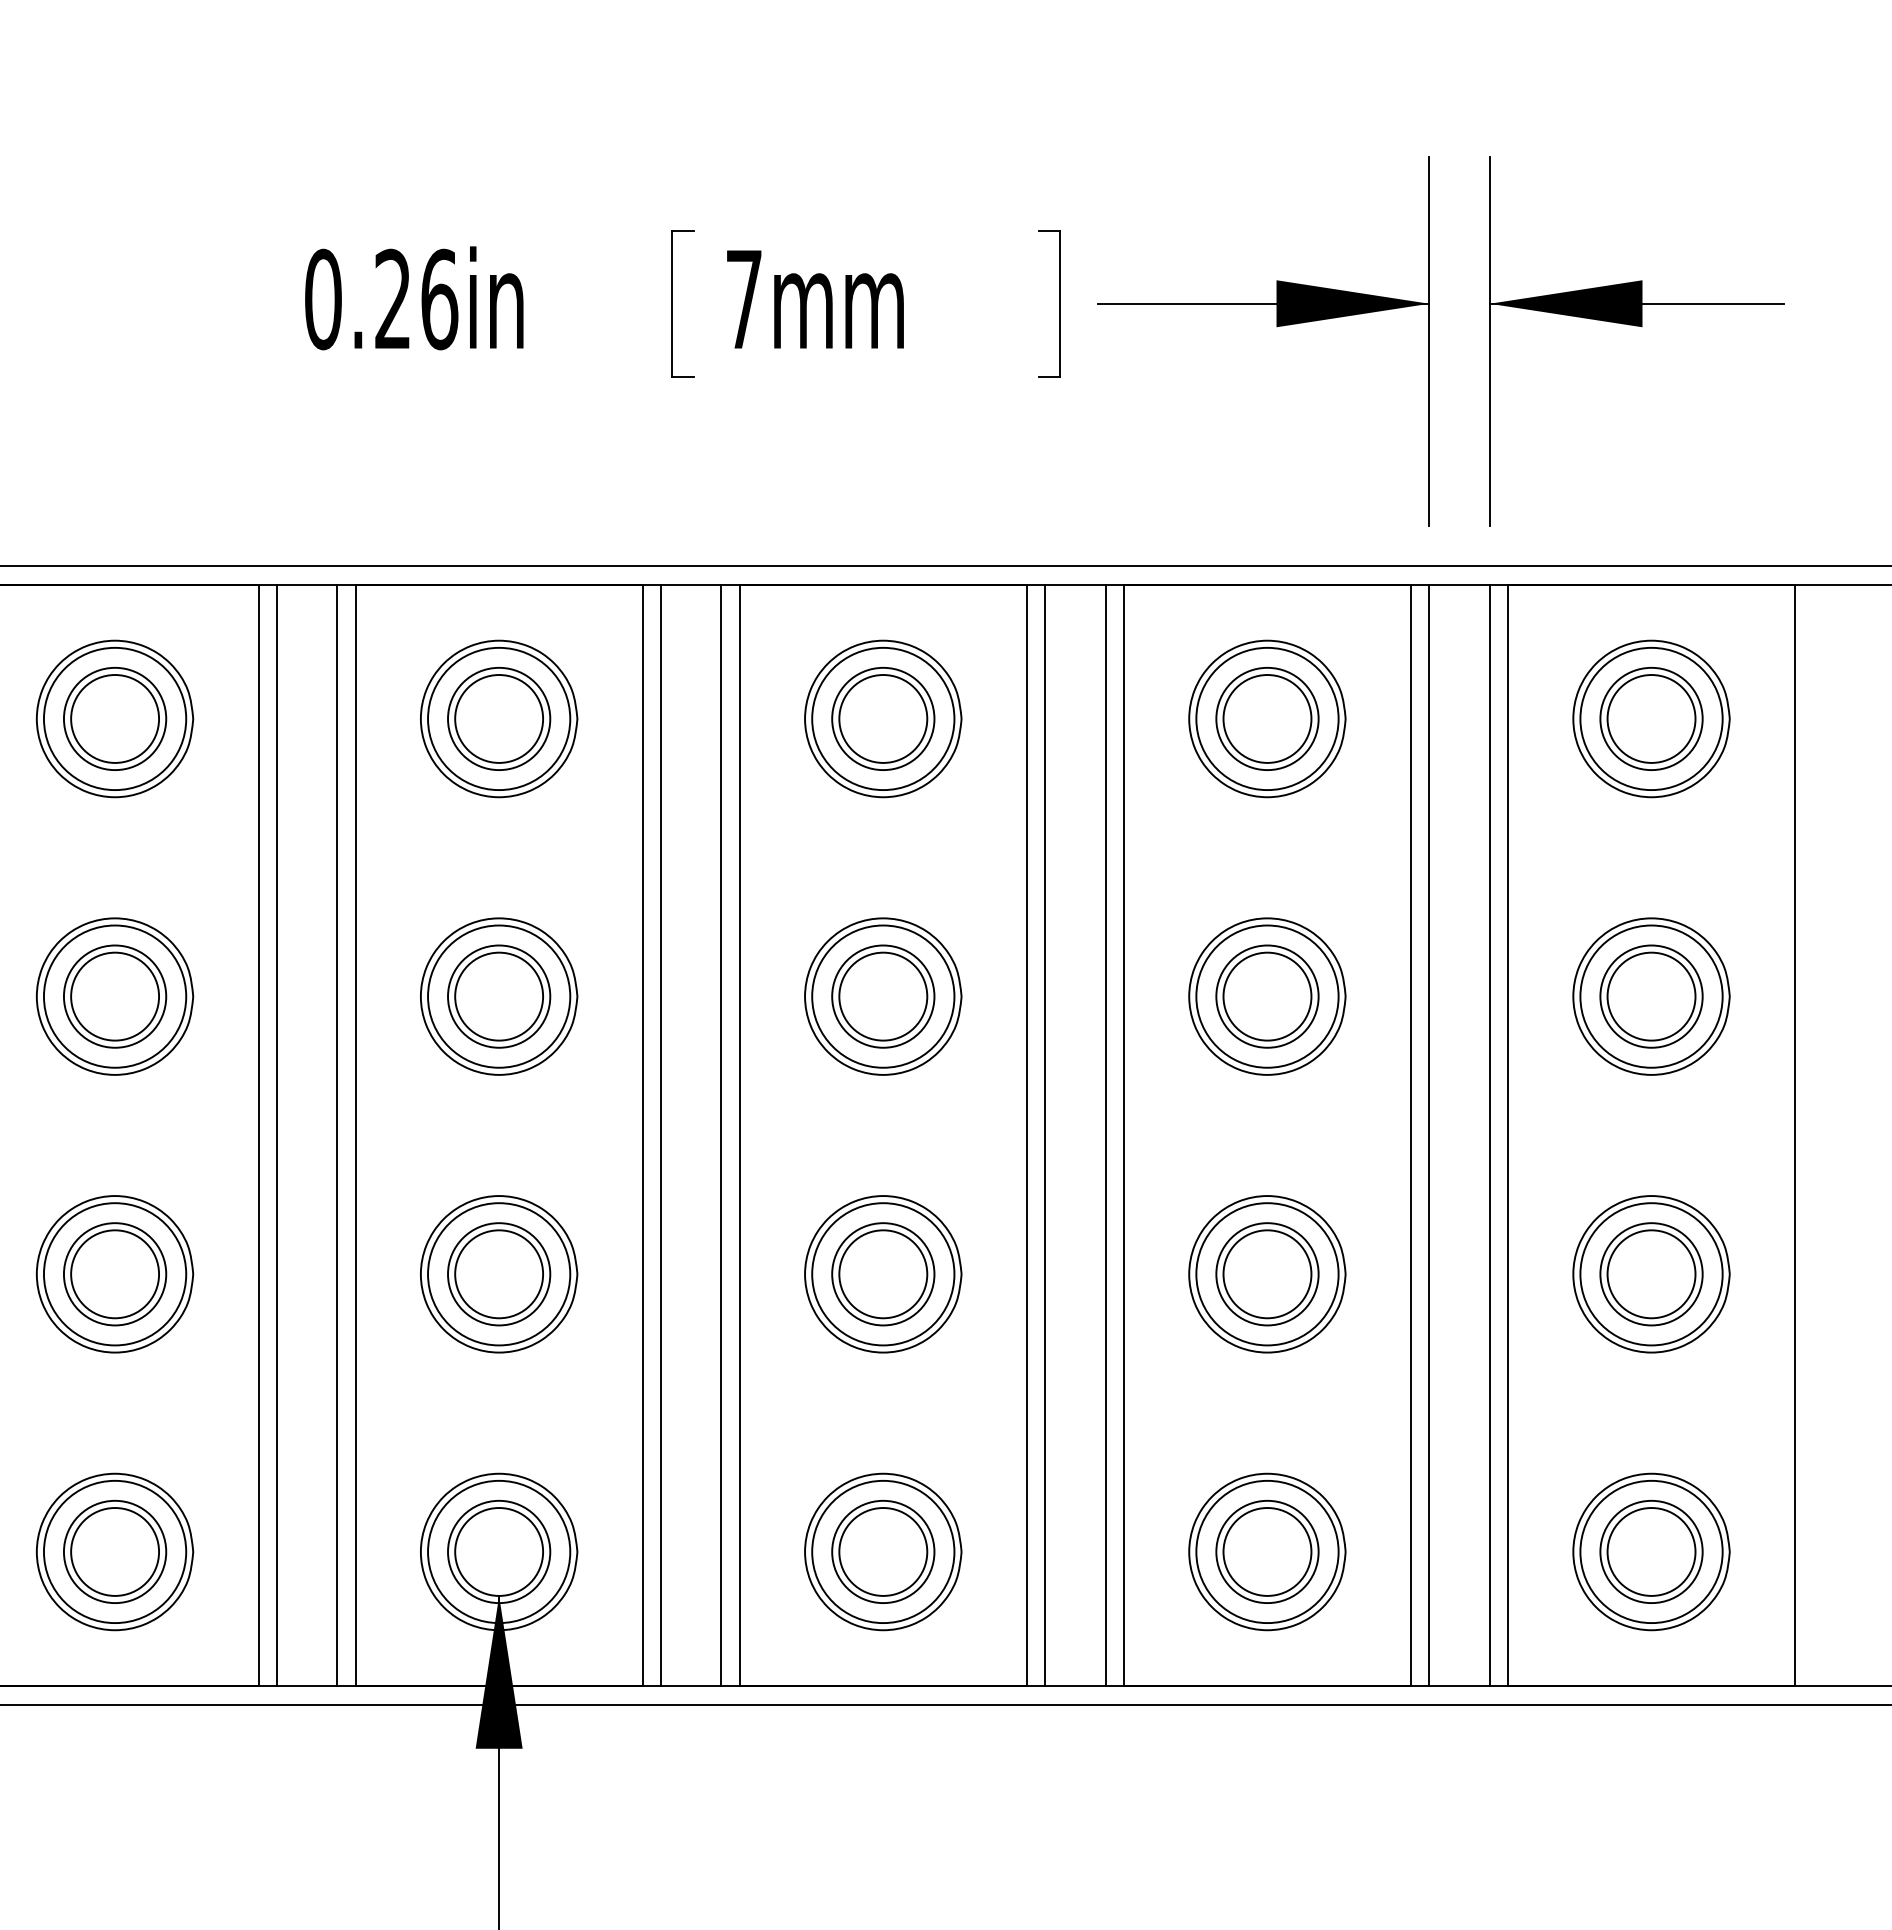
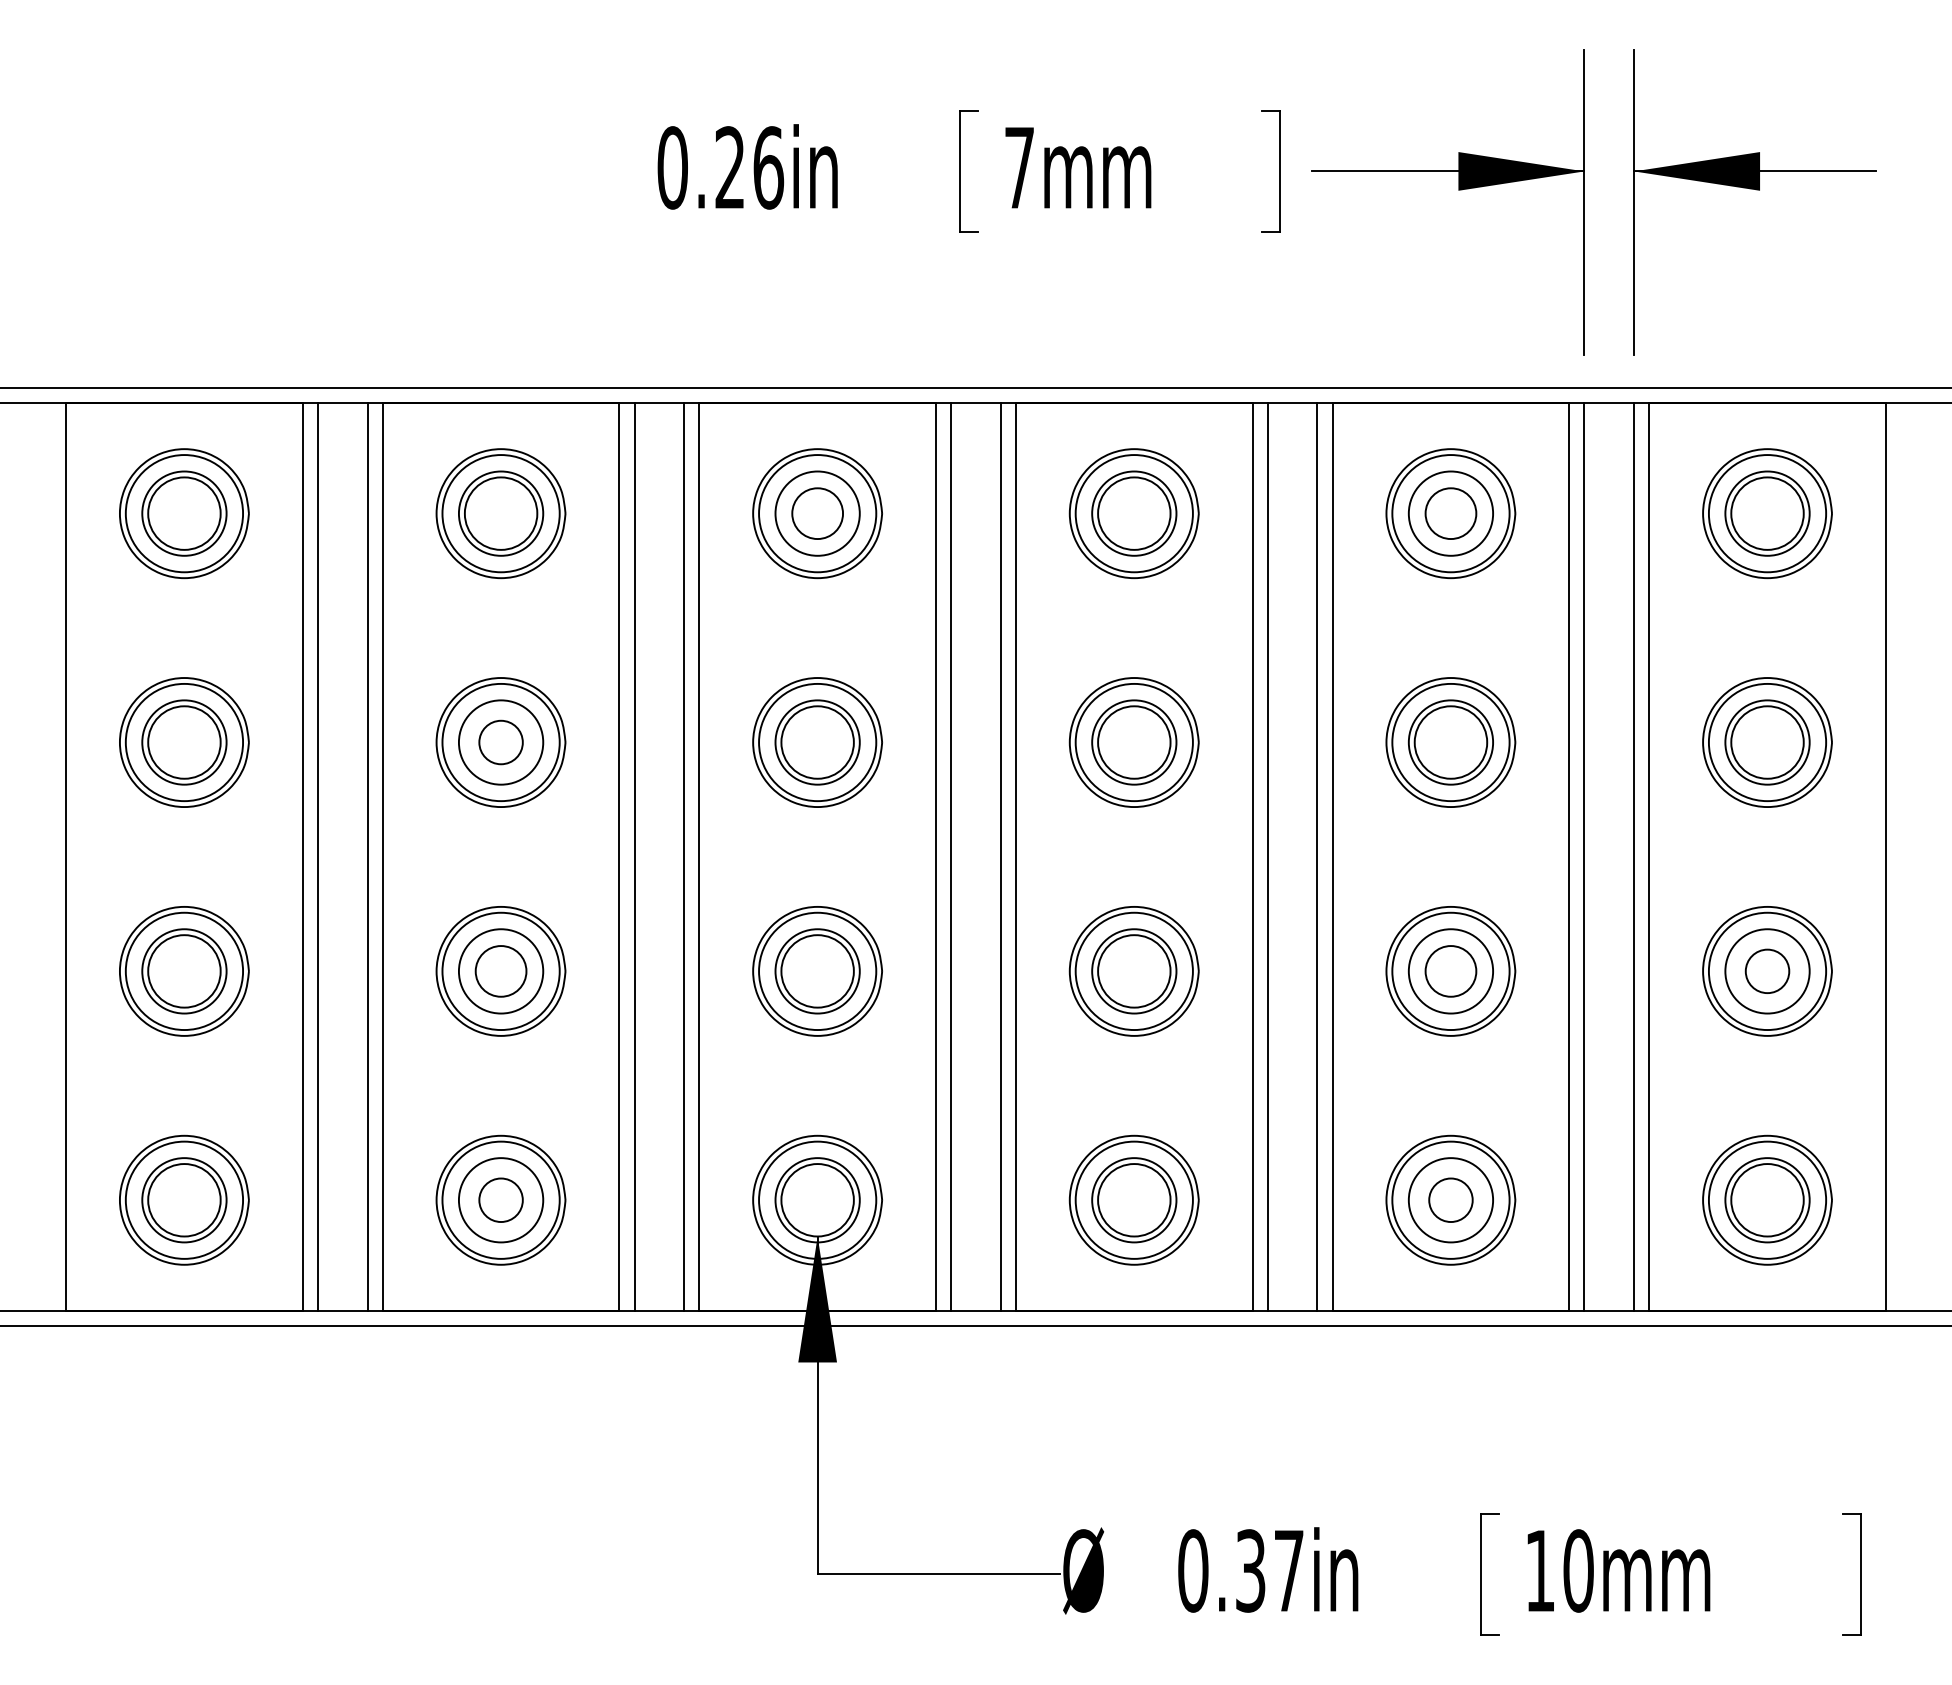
circle: (498, 718) -> (817, 513), size x0.7
circle: (1266, 718) -> (1450, 513), size x0.7
circle: (114, 996) -> (500, 742), size x0.6
circle: (114, 1274) -> (500, 971), size x0.7
circle: (1266, 1274) -> (1450, 971), size x0.7
circle: (1651, 1274) -> (1767, 971), size x0.6
circle: (114, 1552) -> (500, 1200), size x0.6
circle: (1266, 1552) -> (1450, 1200), size x0.6

